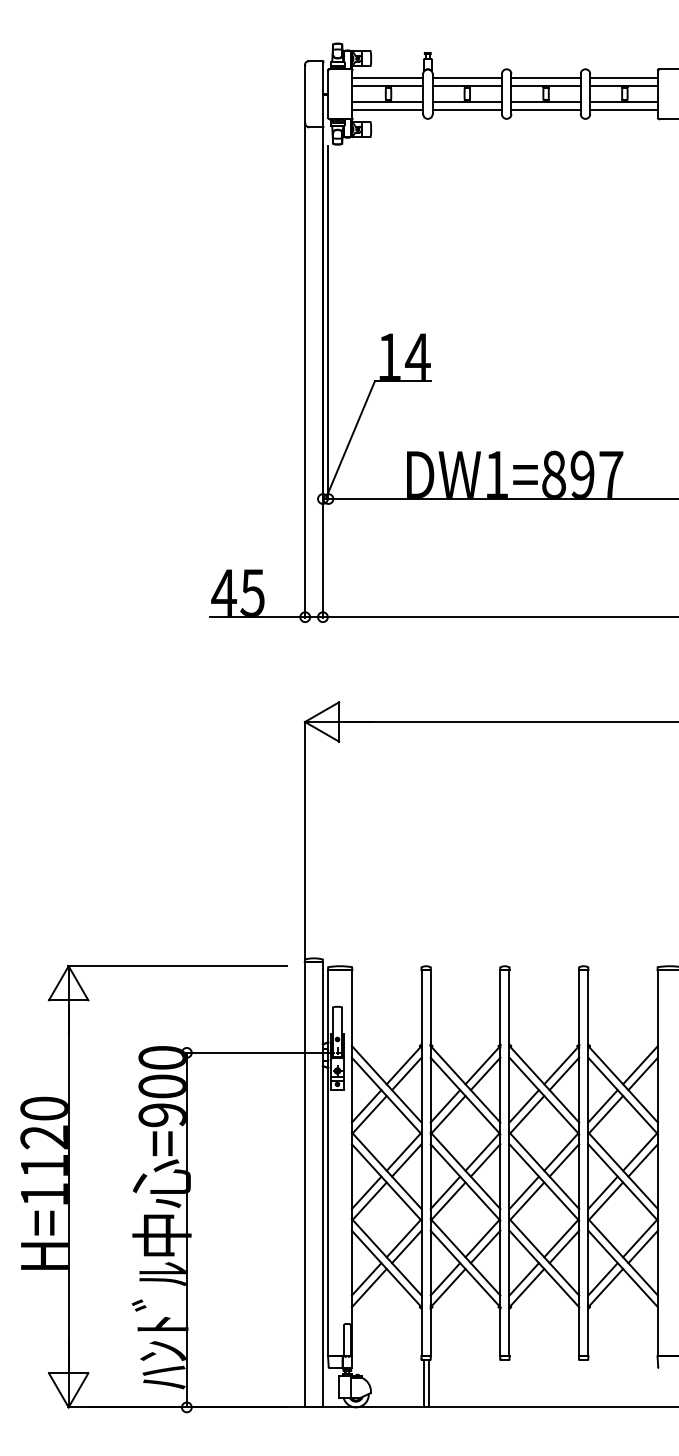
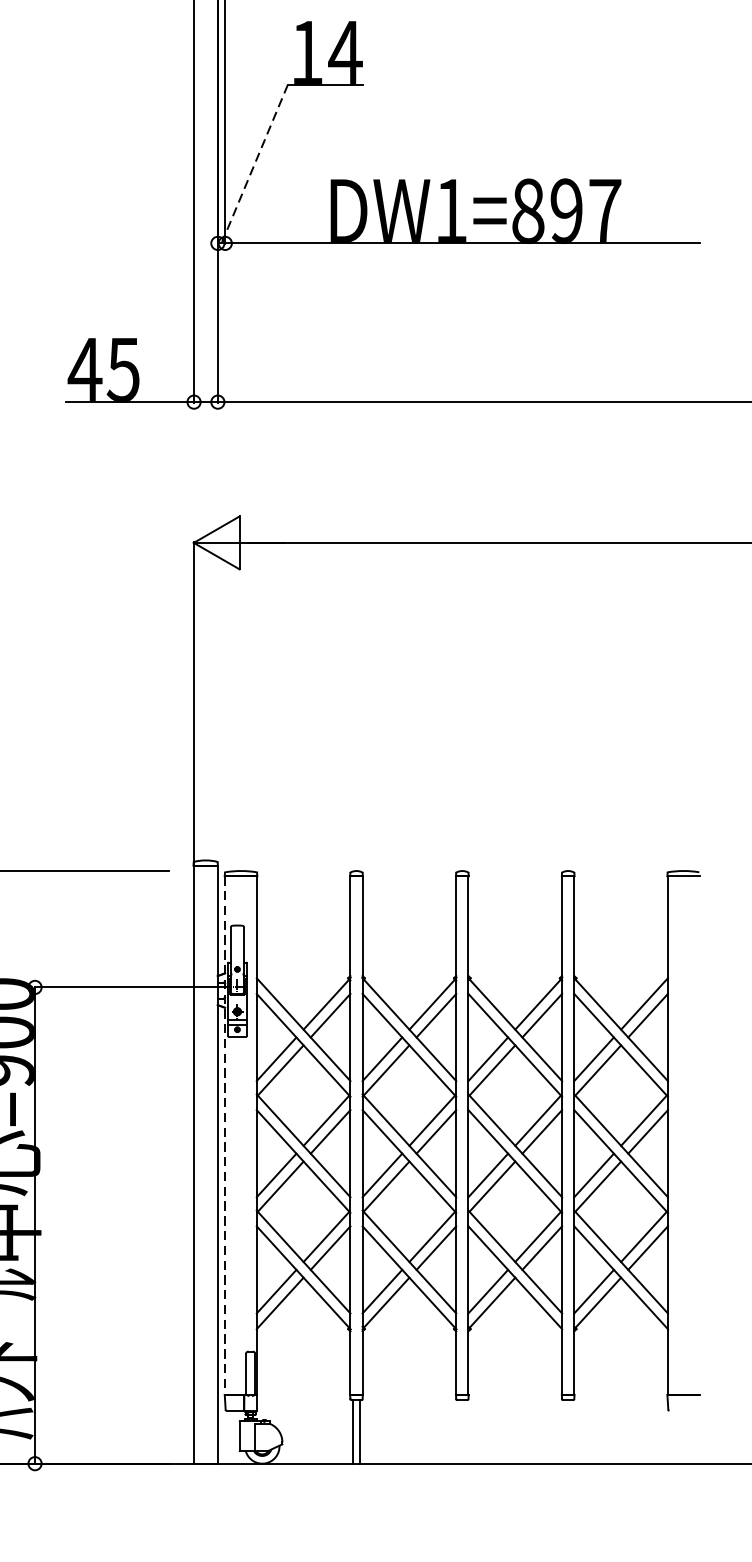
line: (350, 440) -> (254, 164), solid -> dashed
line: (328, 1163) -> (225, 1136), solid -> dashed

